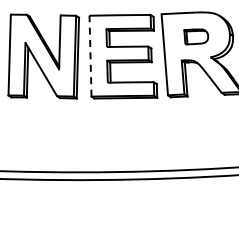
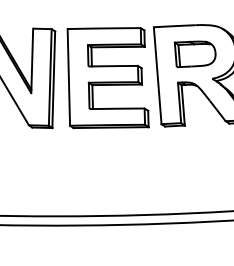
part: (196, 36) -> (195, 53), size x1.43
line: (90, 55) -> (68, 76), dashed -> solid

